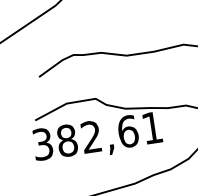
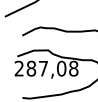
text: (97, 135) -> (46, 68), 382,61 -> 287,08

